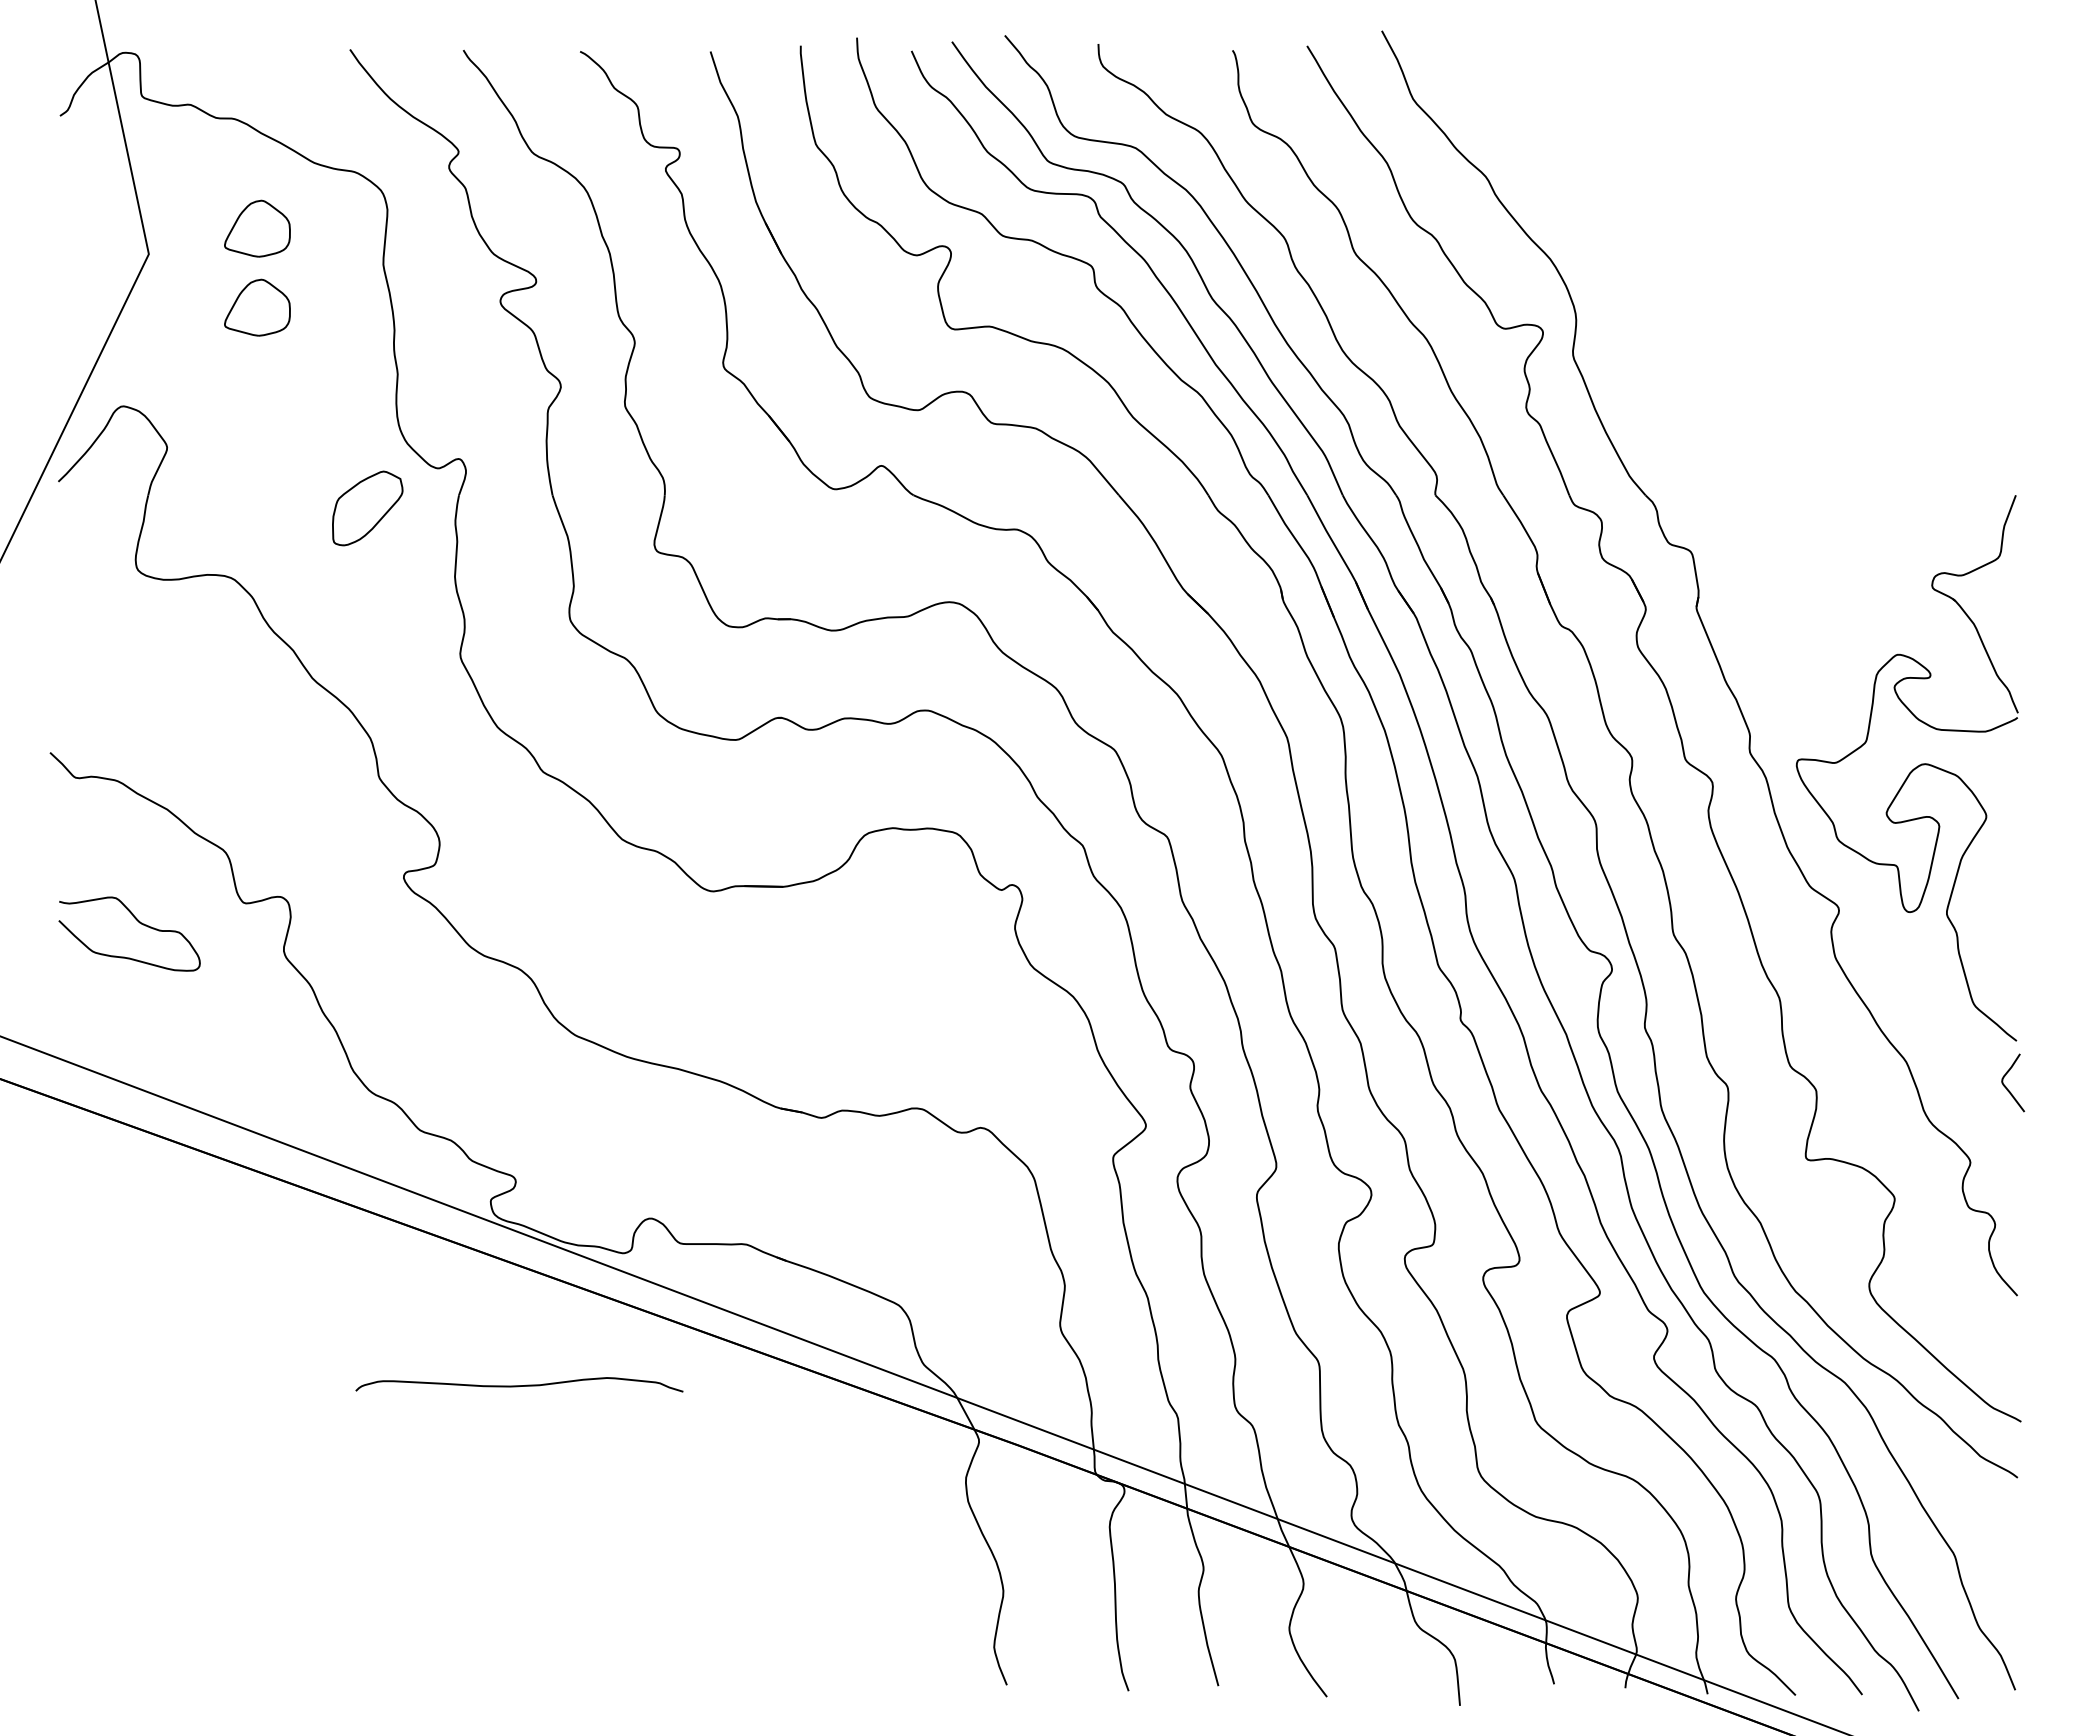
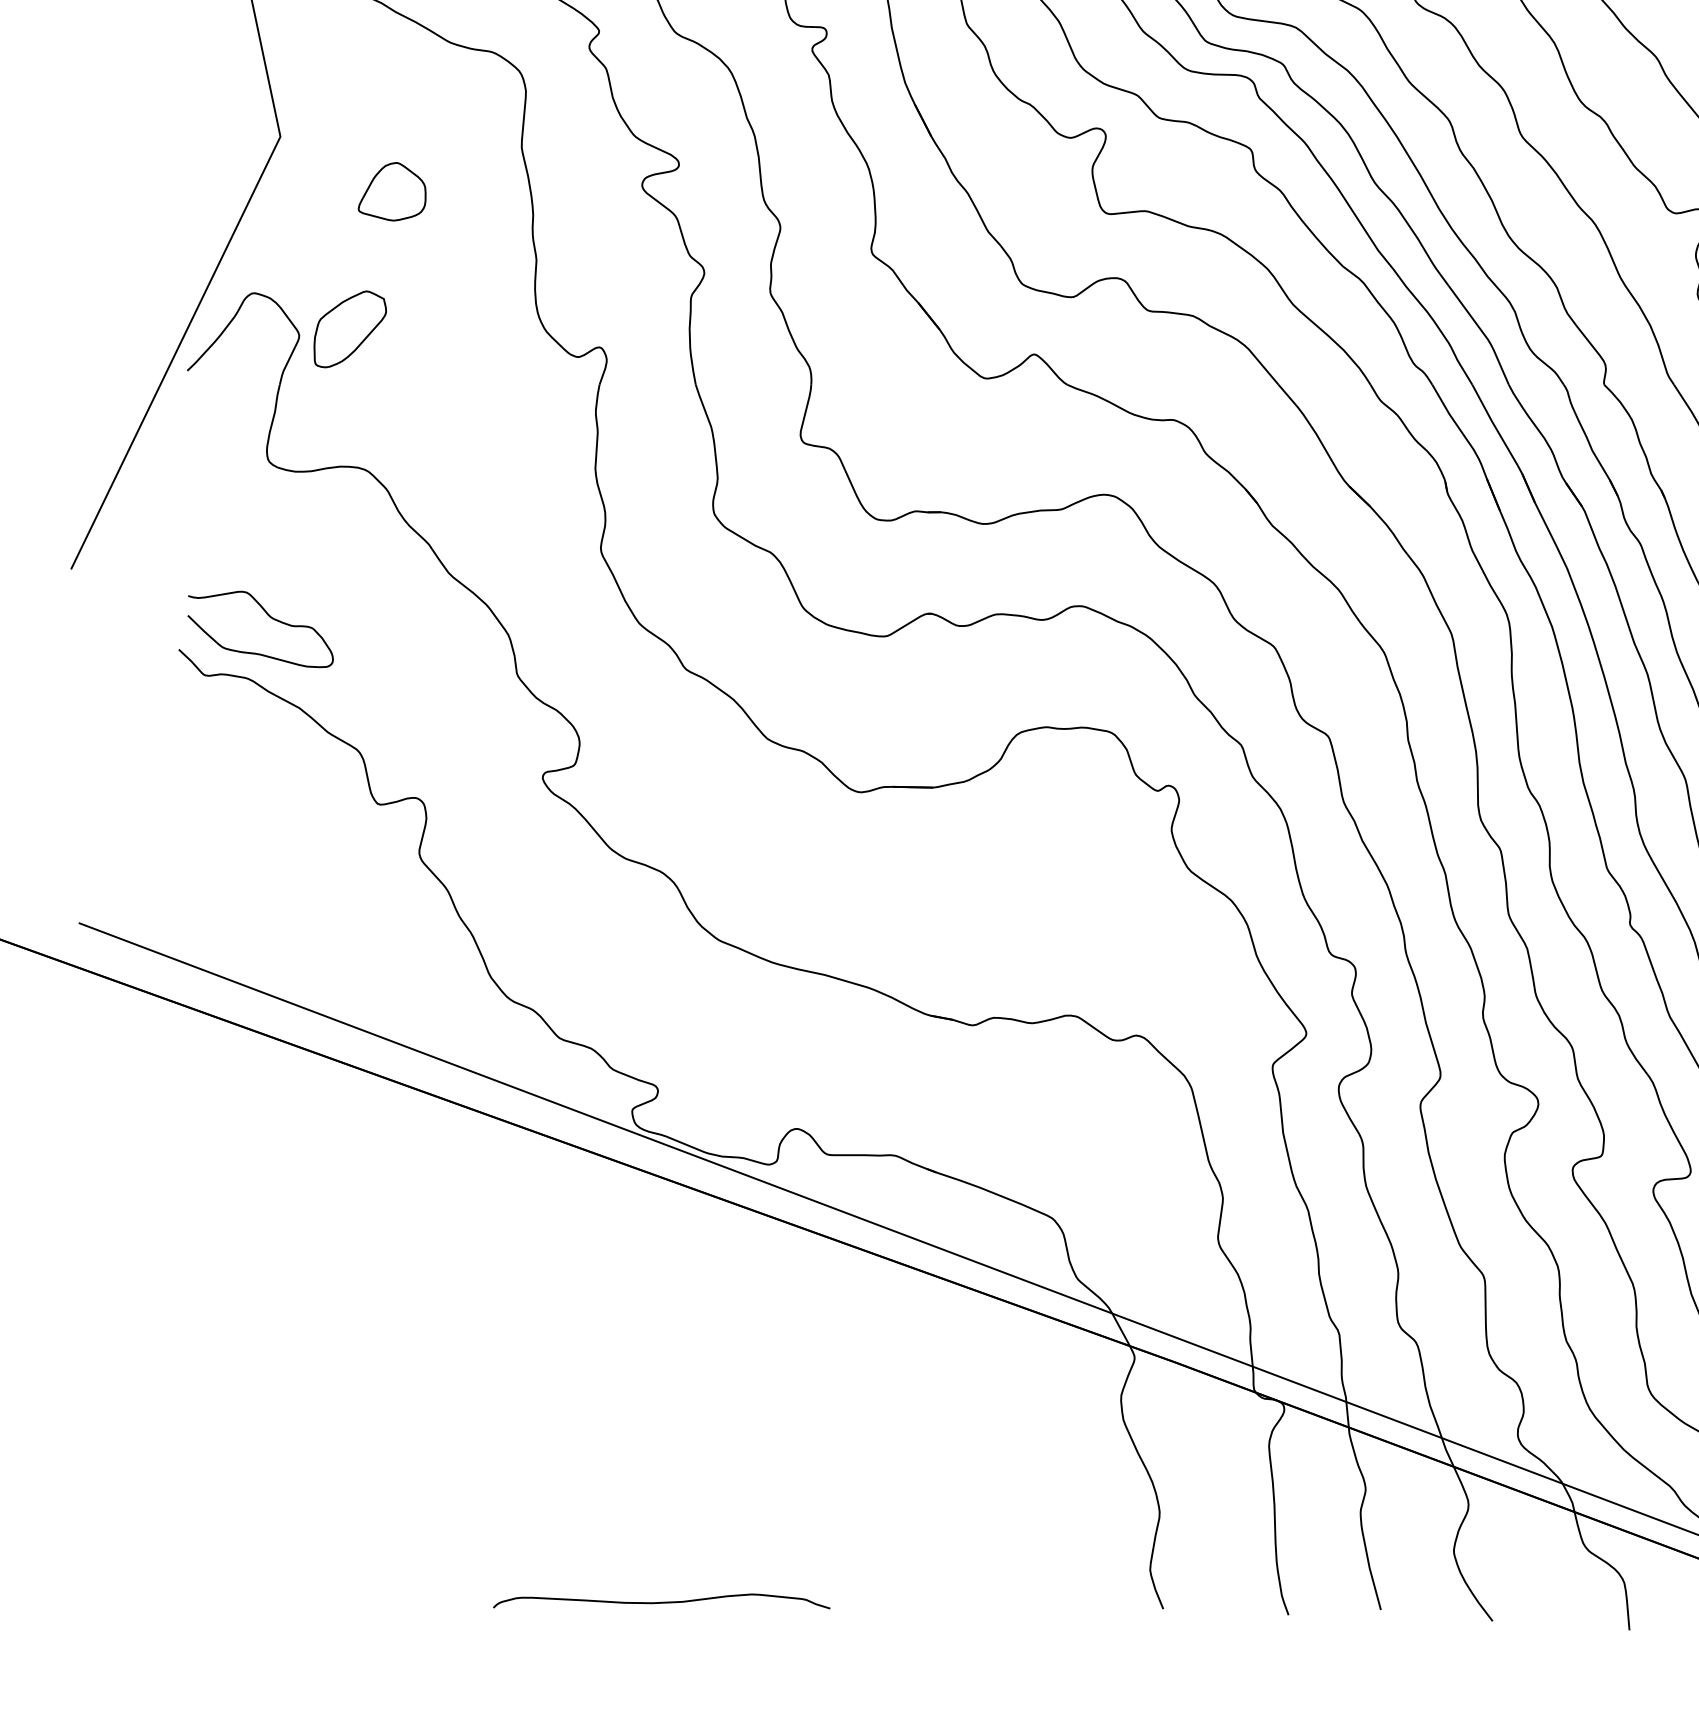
part: (257, 228) -> (392, 110), removed
part: (367, 508) -> (350, 329), moved
curve: (139, 923) -> (270, 618), moved
curve: (519, 1385) -> (661, 1602), moved

